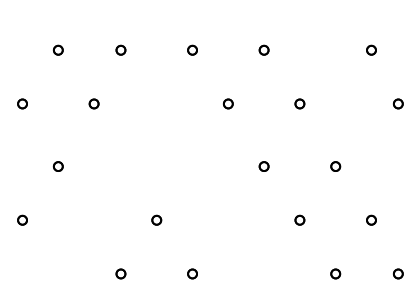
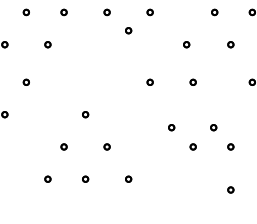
part: (228, 103) -> (128, 30), moved
part: (299, 103) -> (186, 44), moved
part: (299, 219) -> (171, 127), moved
part: (371, 219) -> (213, 127), moved

